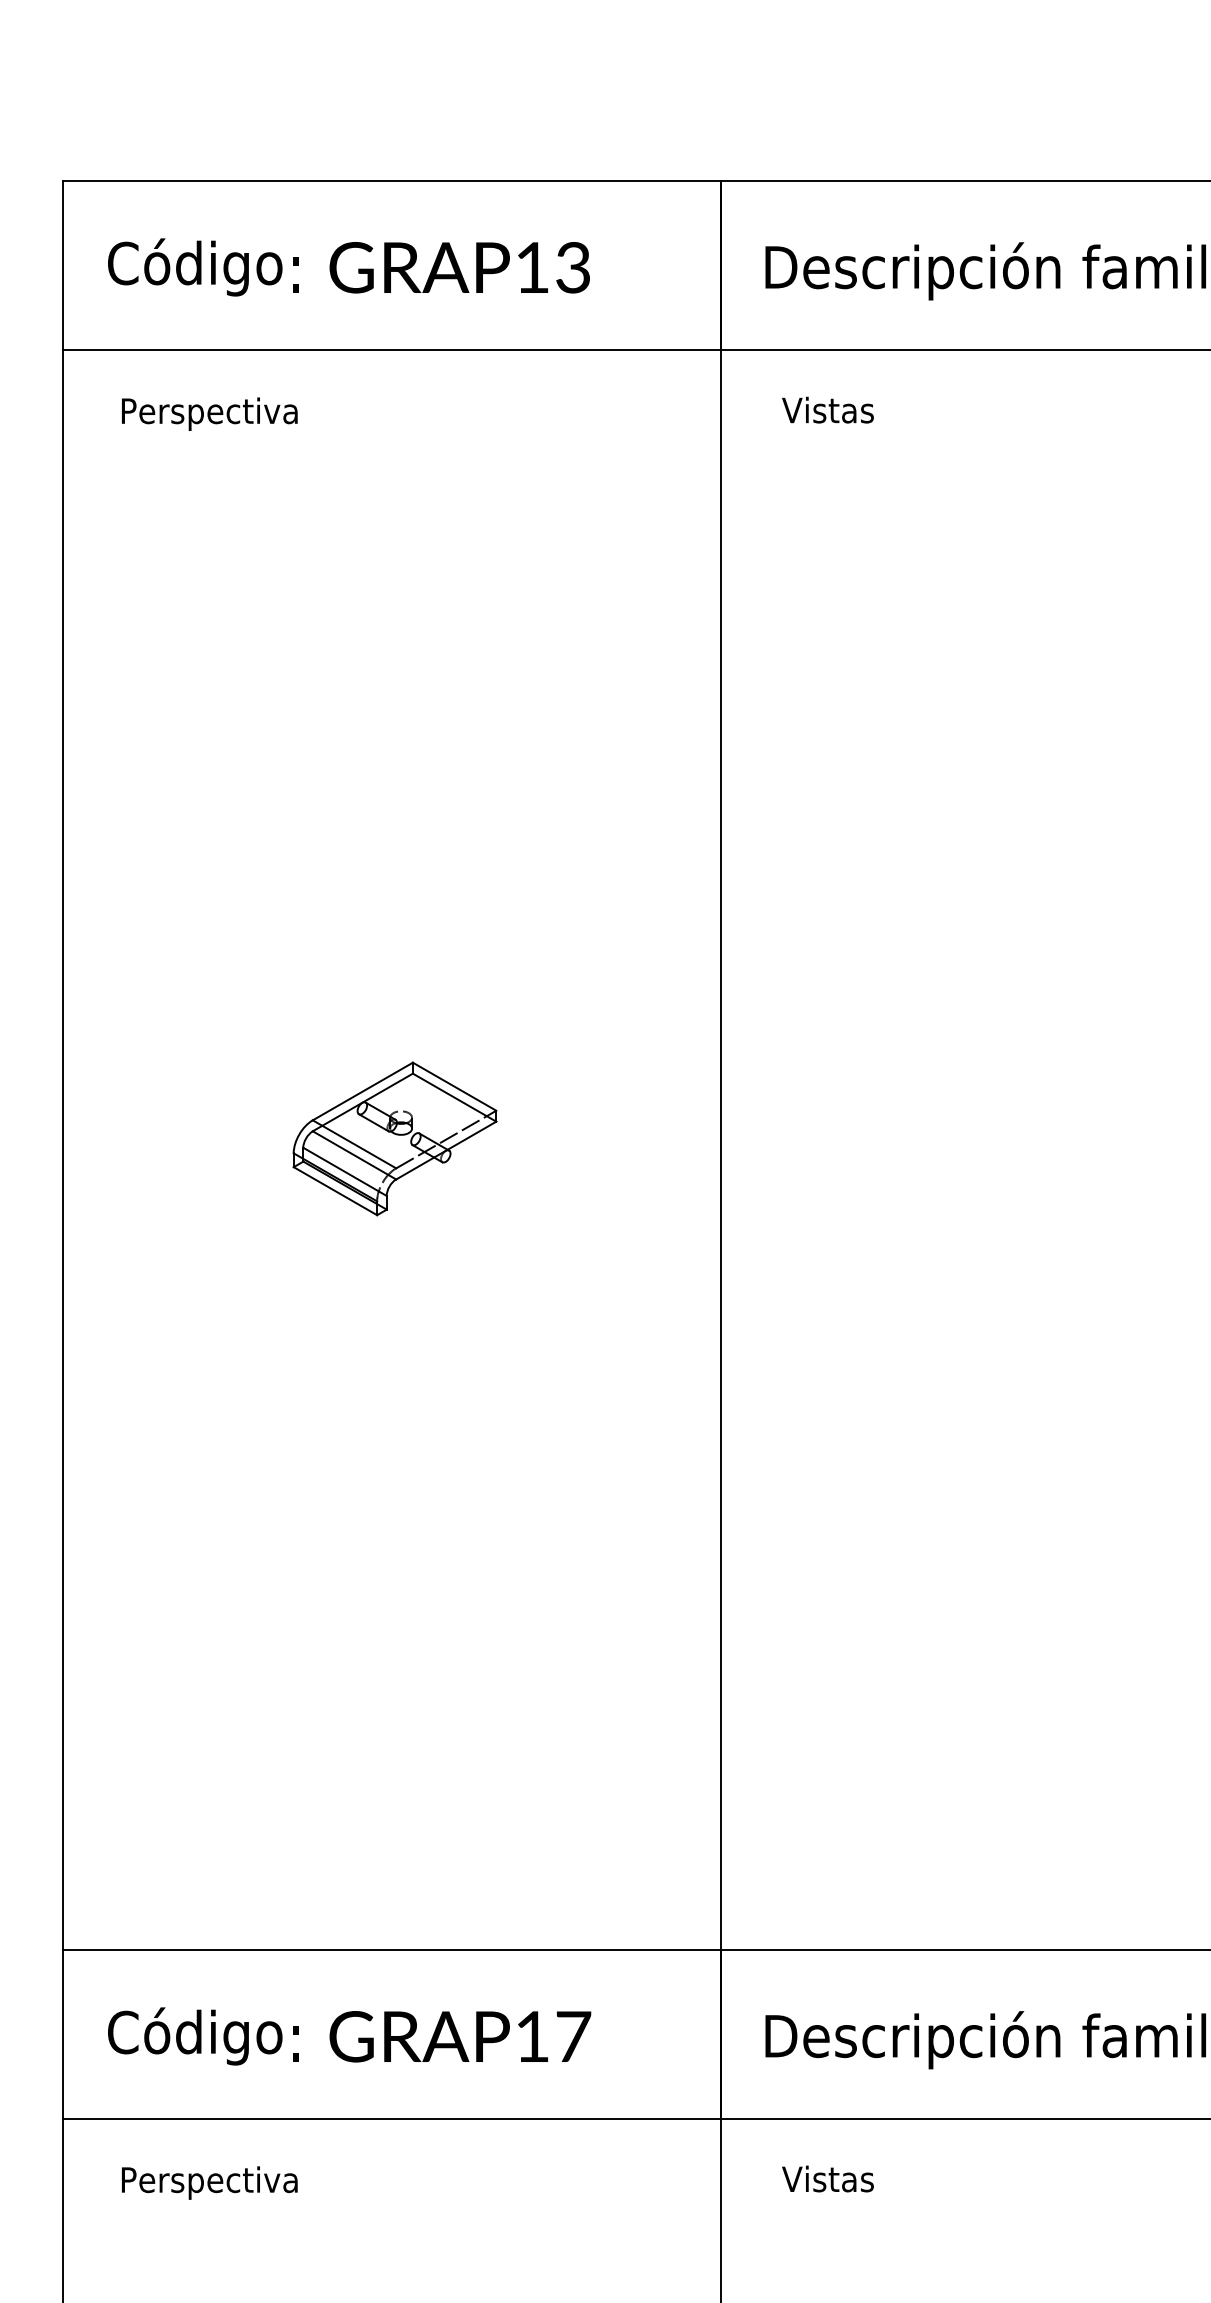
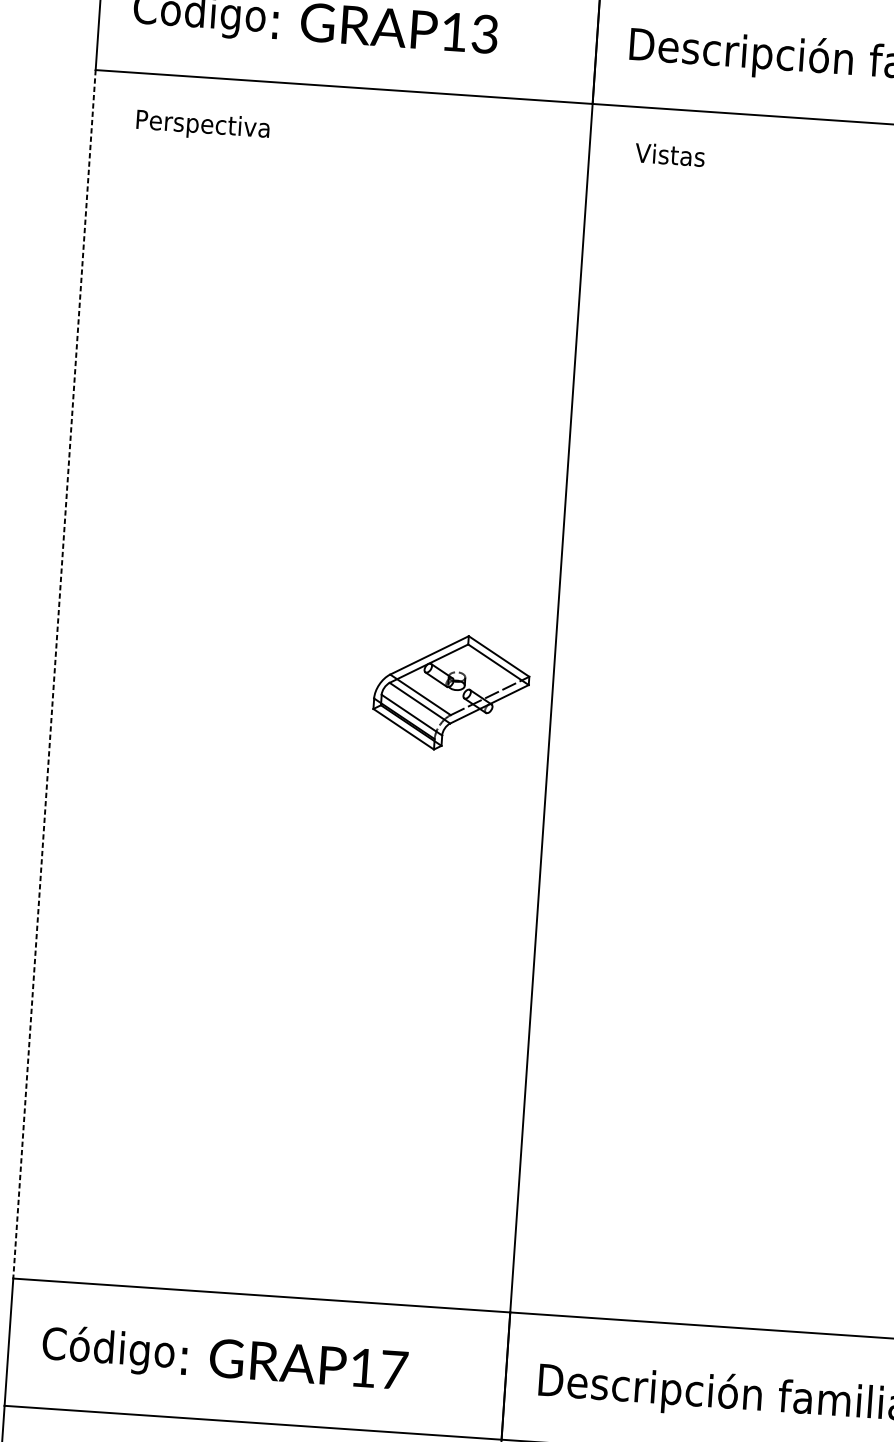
part: (394, 1138) -> (451, 692), moved
line: (63, 1150) -> (54, 674), solid -> dashed

